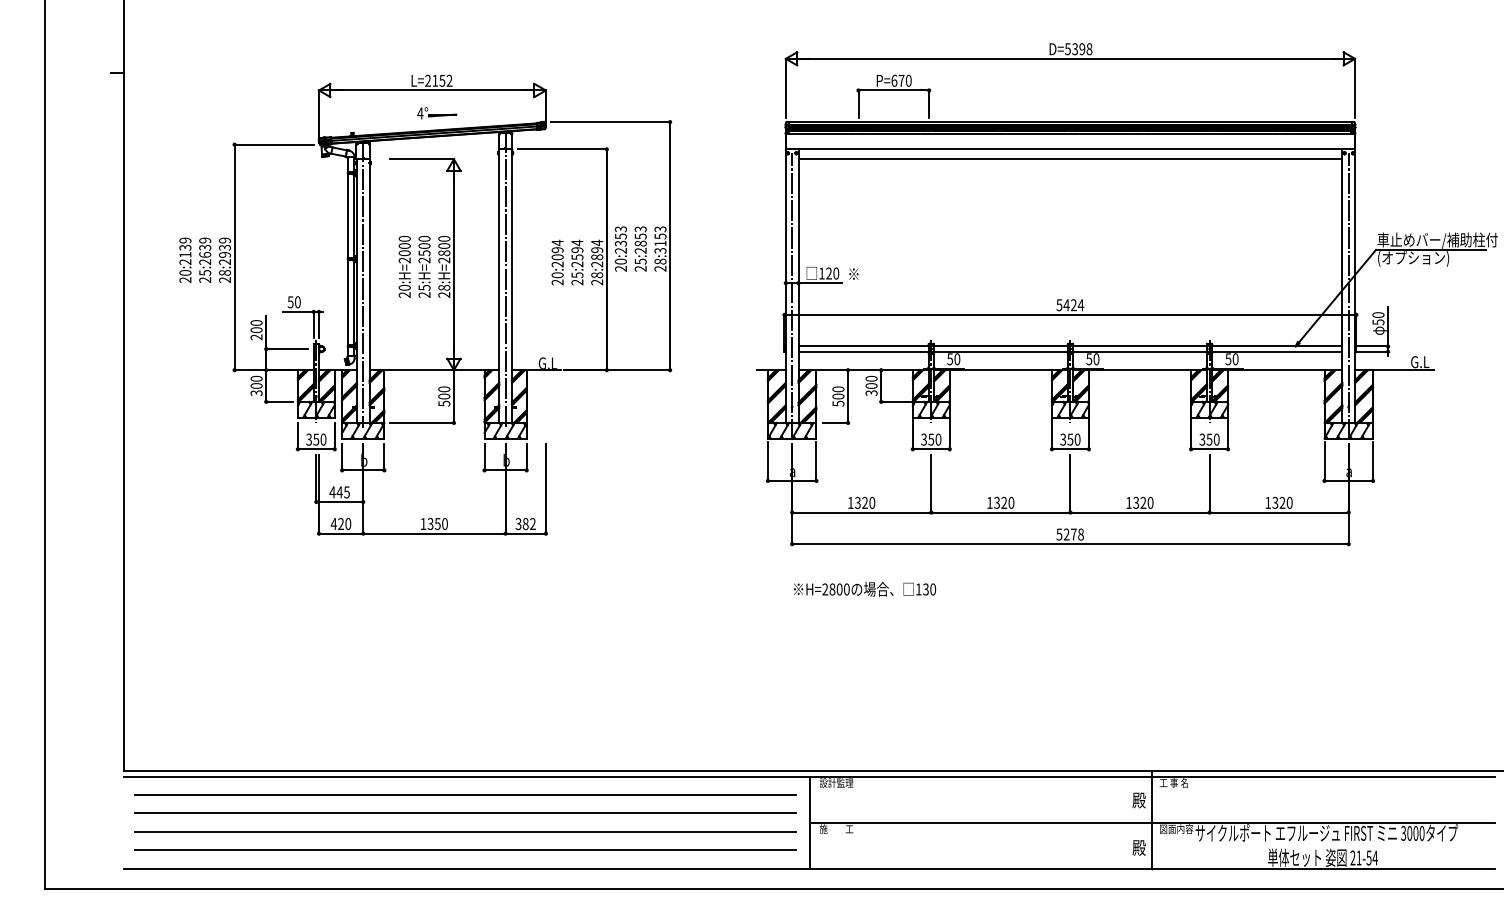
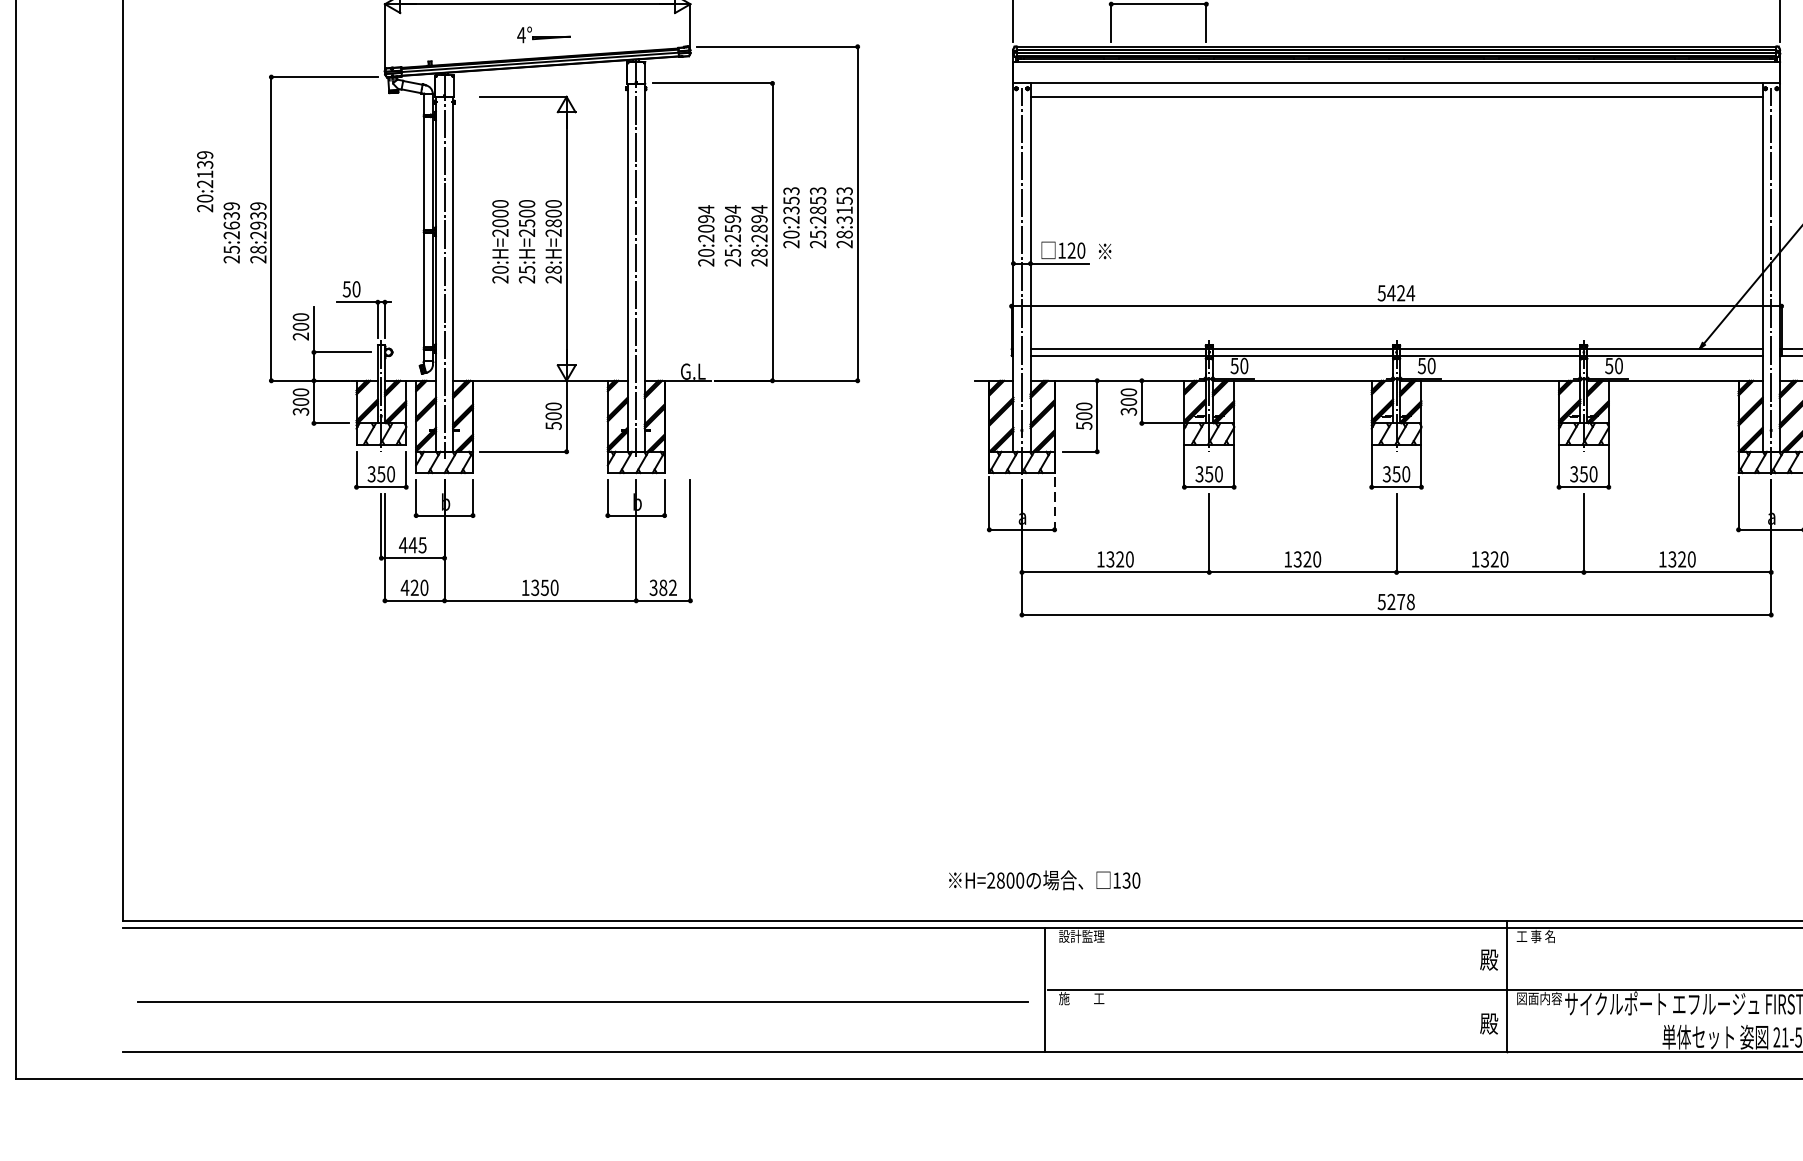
text: (185, 259) -> (205, 180), moved
line: (816, 461) -> (1054, 503), solid -> dashed
text: (865, 589) -> (1045, 880), moved
line: (465, 794) -> (582, 951), removed
line: (465, 813) -> (582, 977), removed
line: (465, 850) -> (582, 1027), removed

